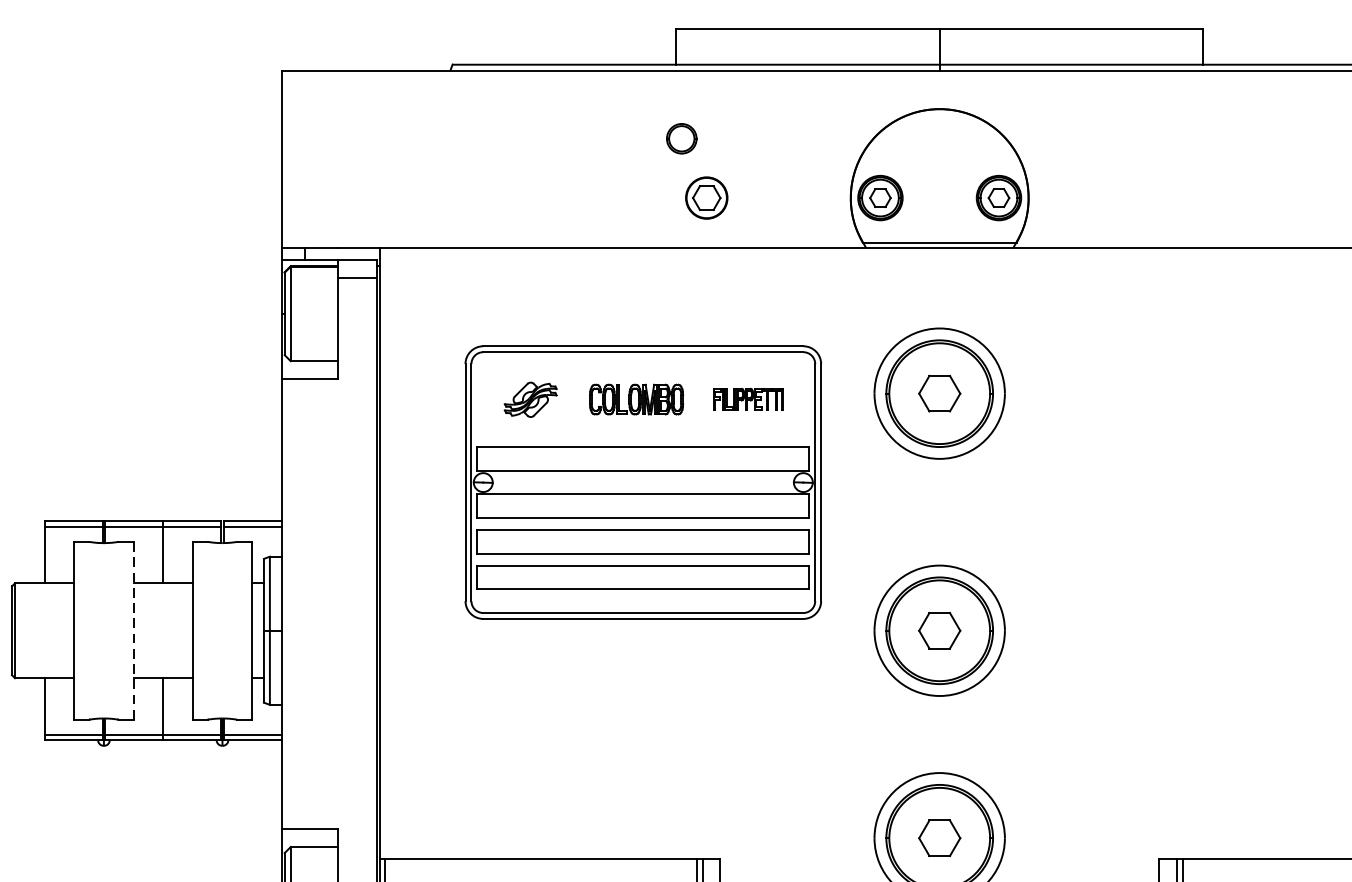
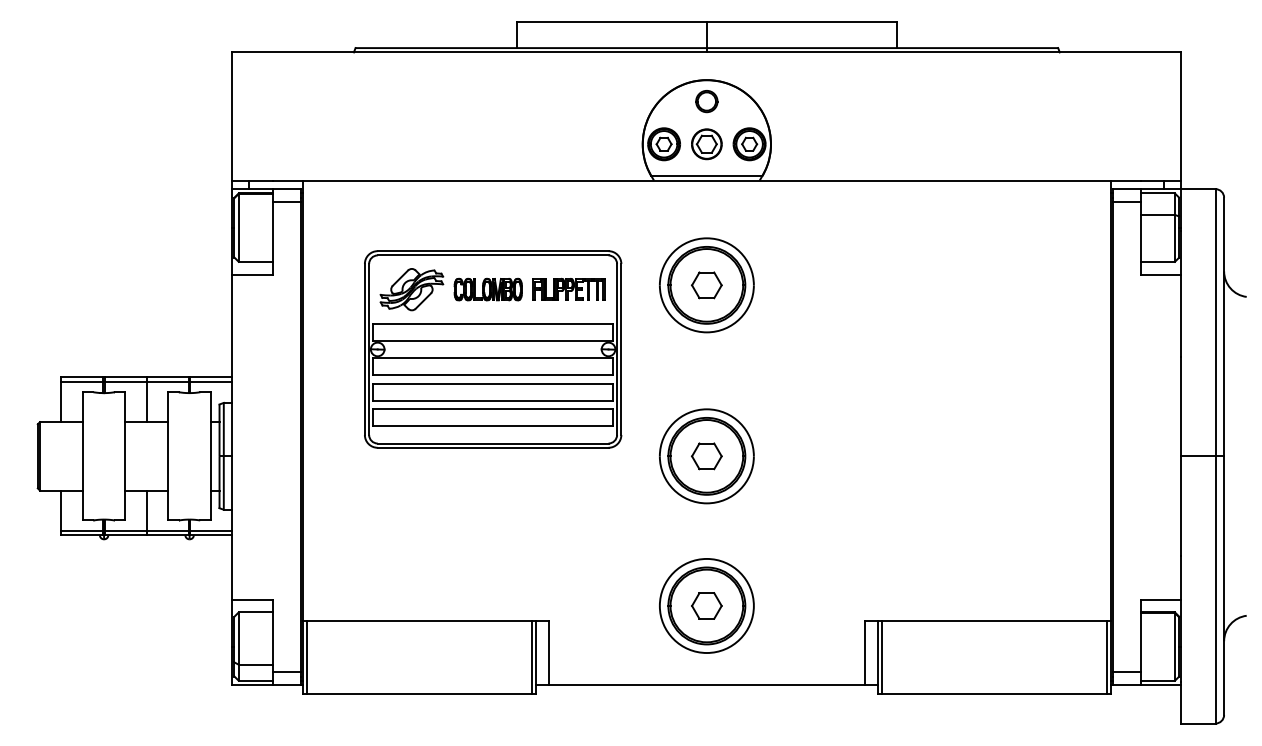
part: (681, 138) -> (706, 101), moved
part: (706, 198) -> (706, 144), moved
part: (747, 398) -> (568, 288), size x1.43
part: (530, 399) -> (411, 289), size x1.67
line: (133, 629) -> (125, 455), dashed -> solid

